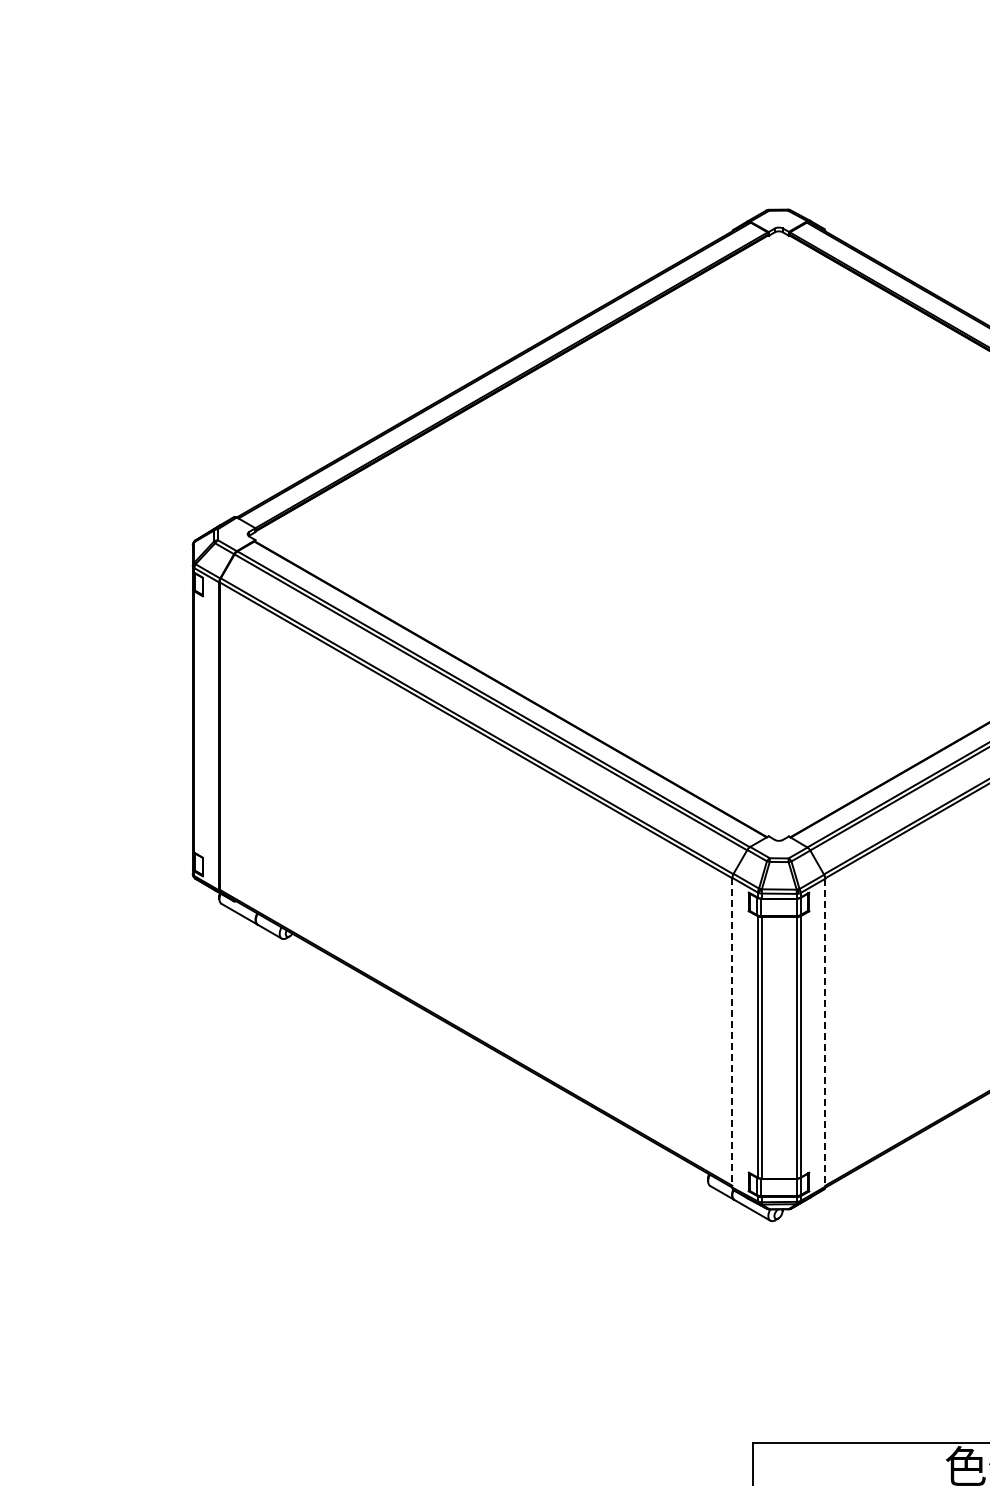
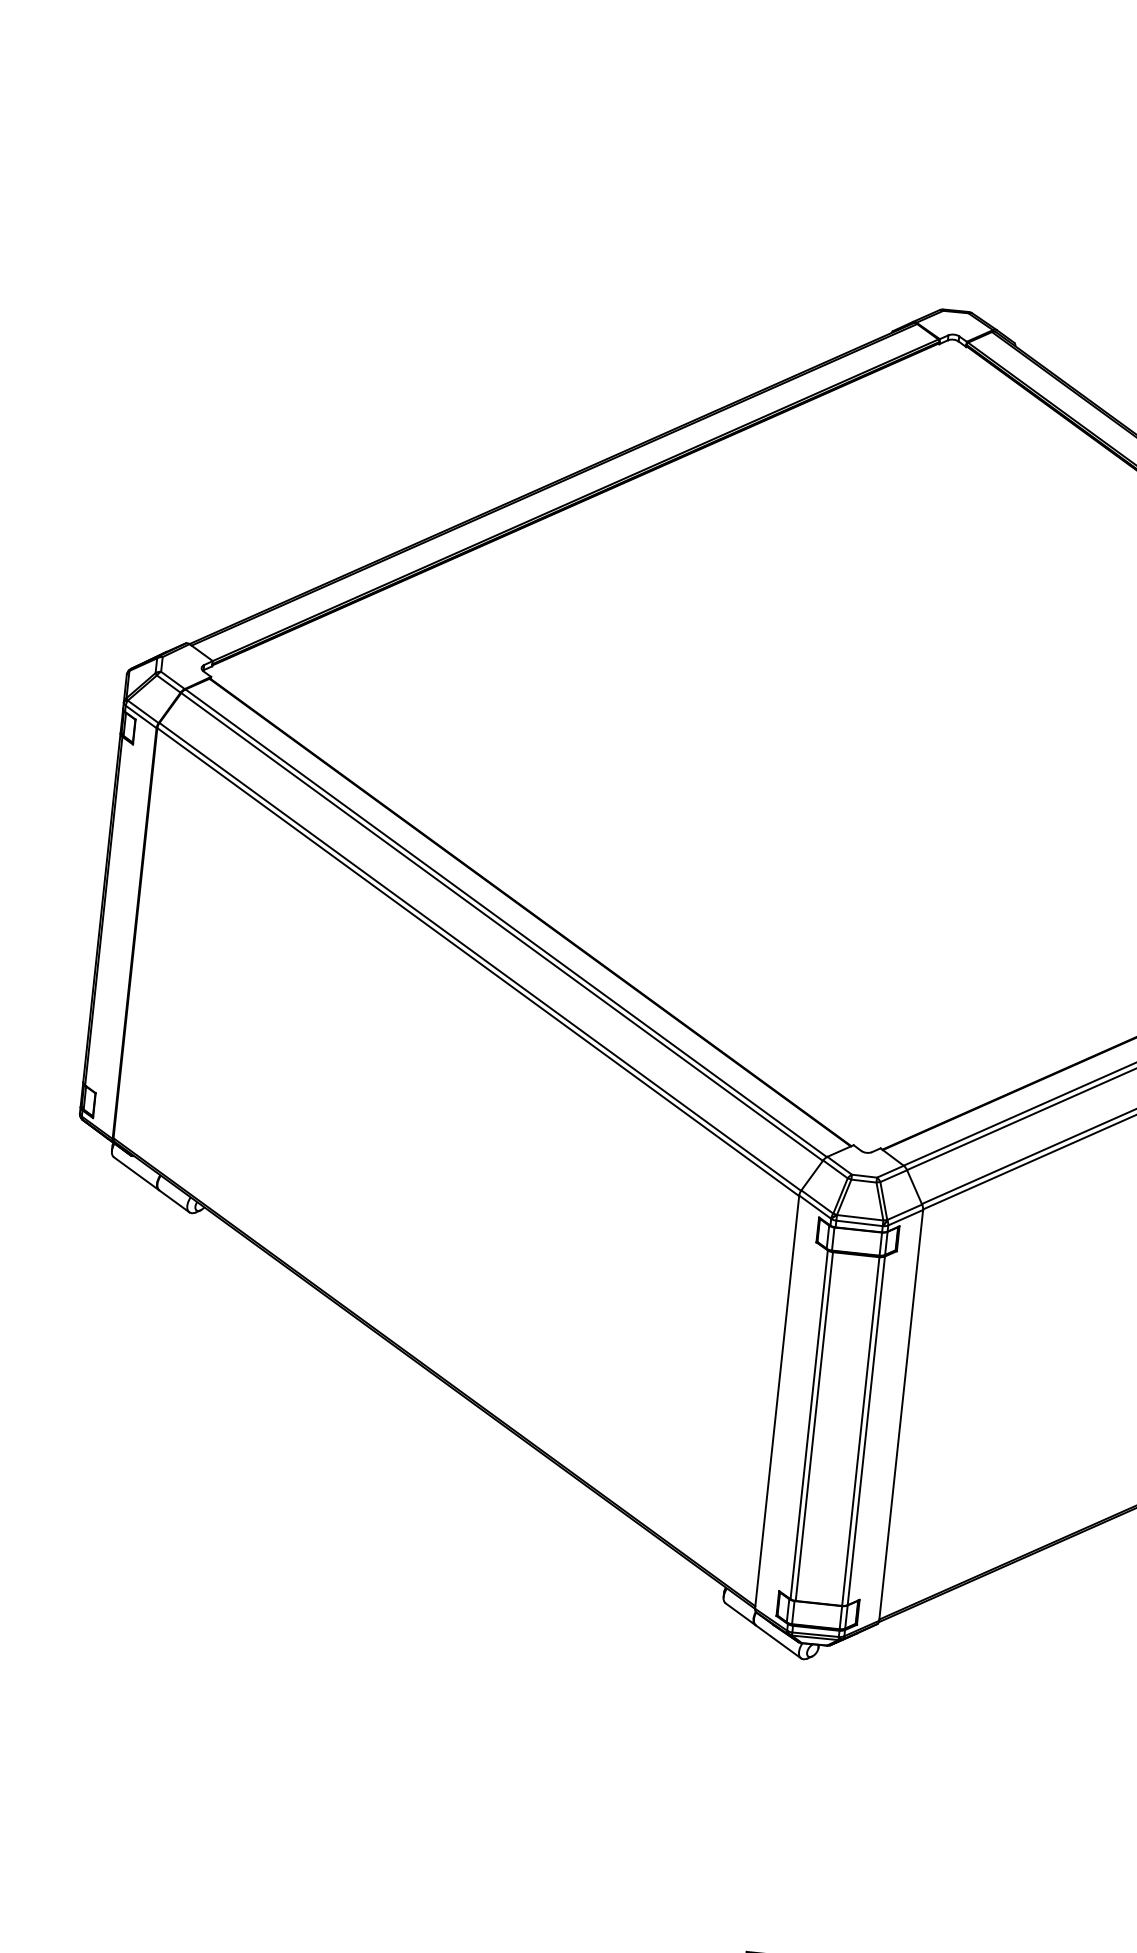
line: (732, 1032) -> (777, 1401), dashed -> solid
line: (825, 1032) -> (901, 1415), dashed -> solid

